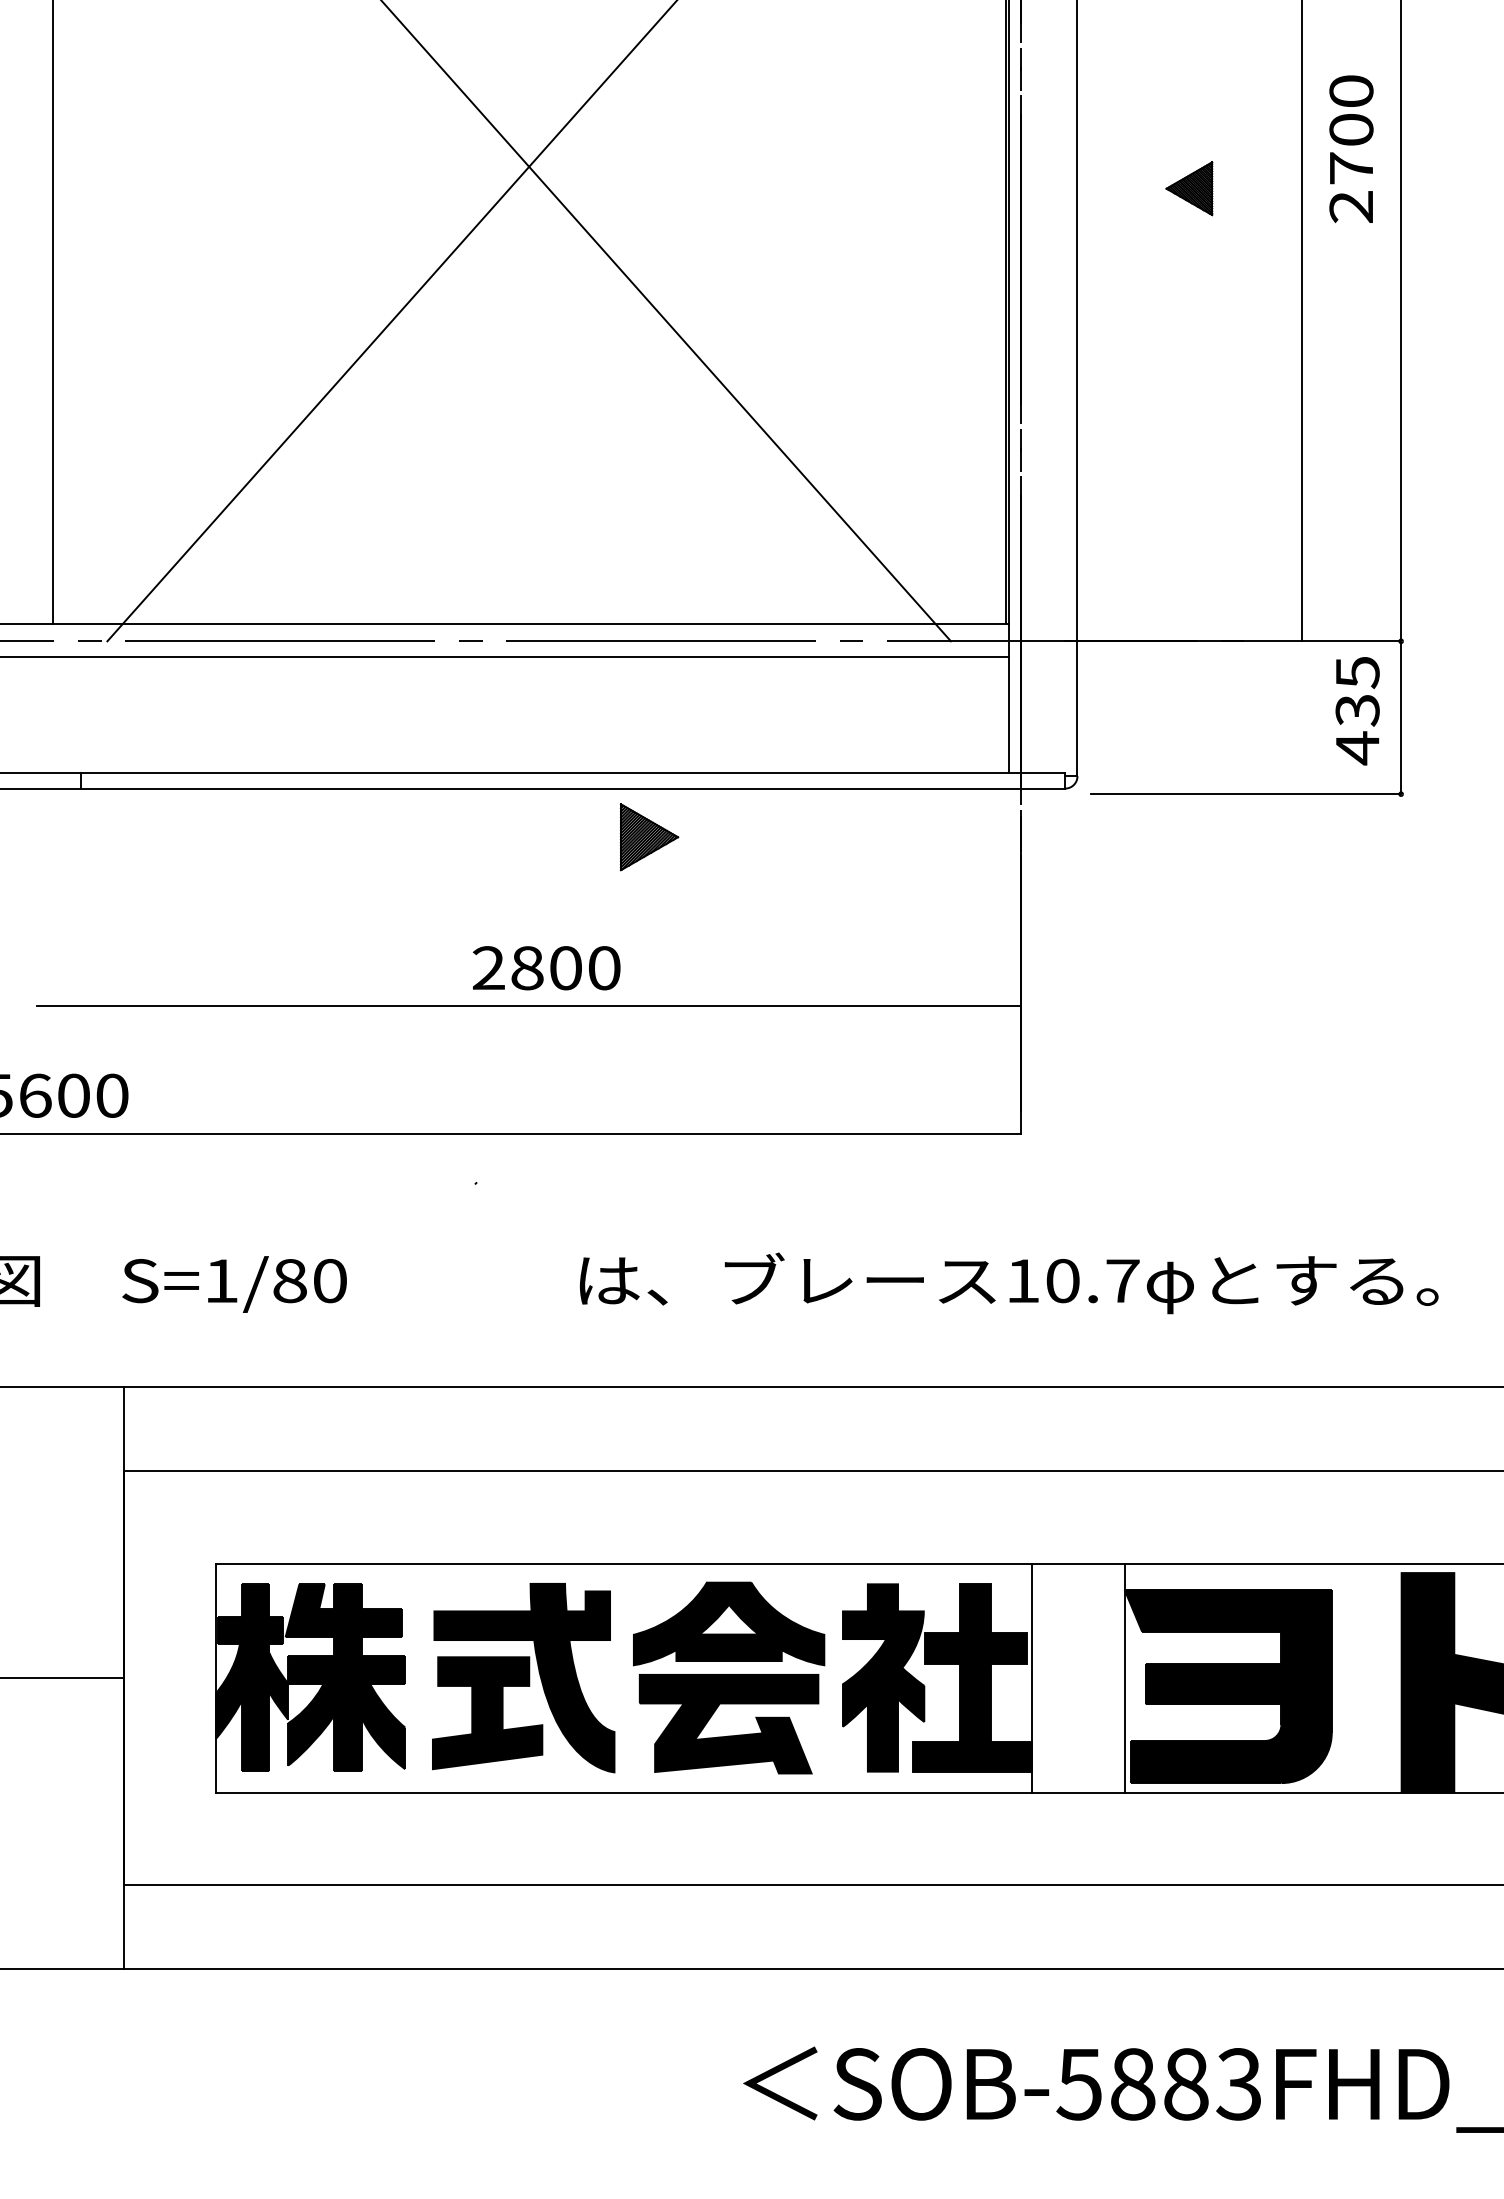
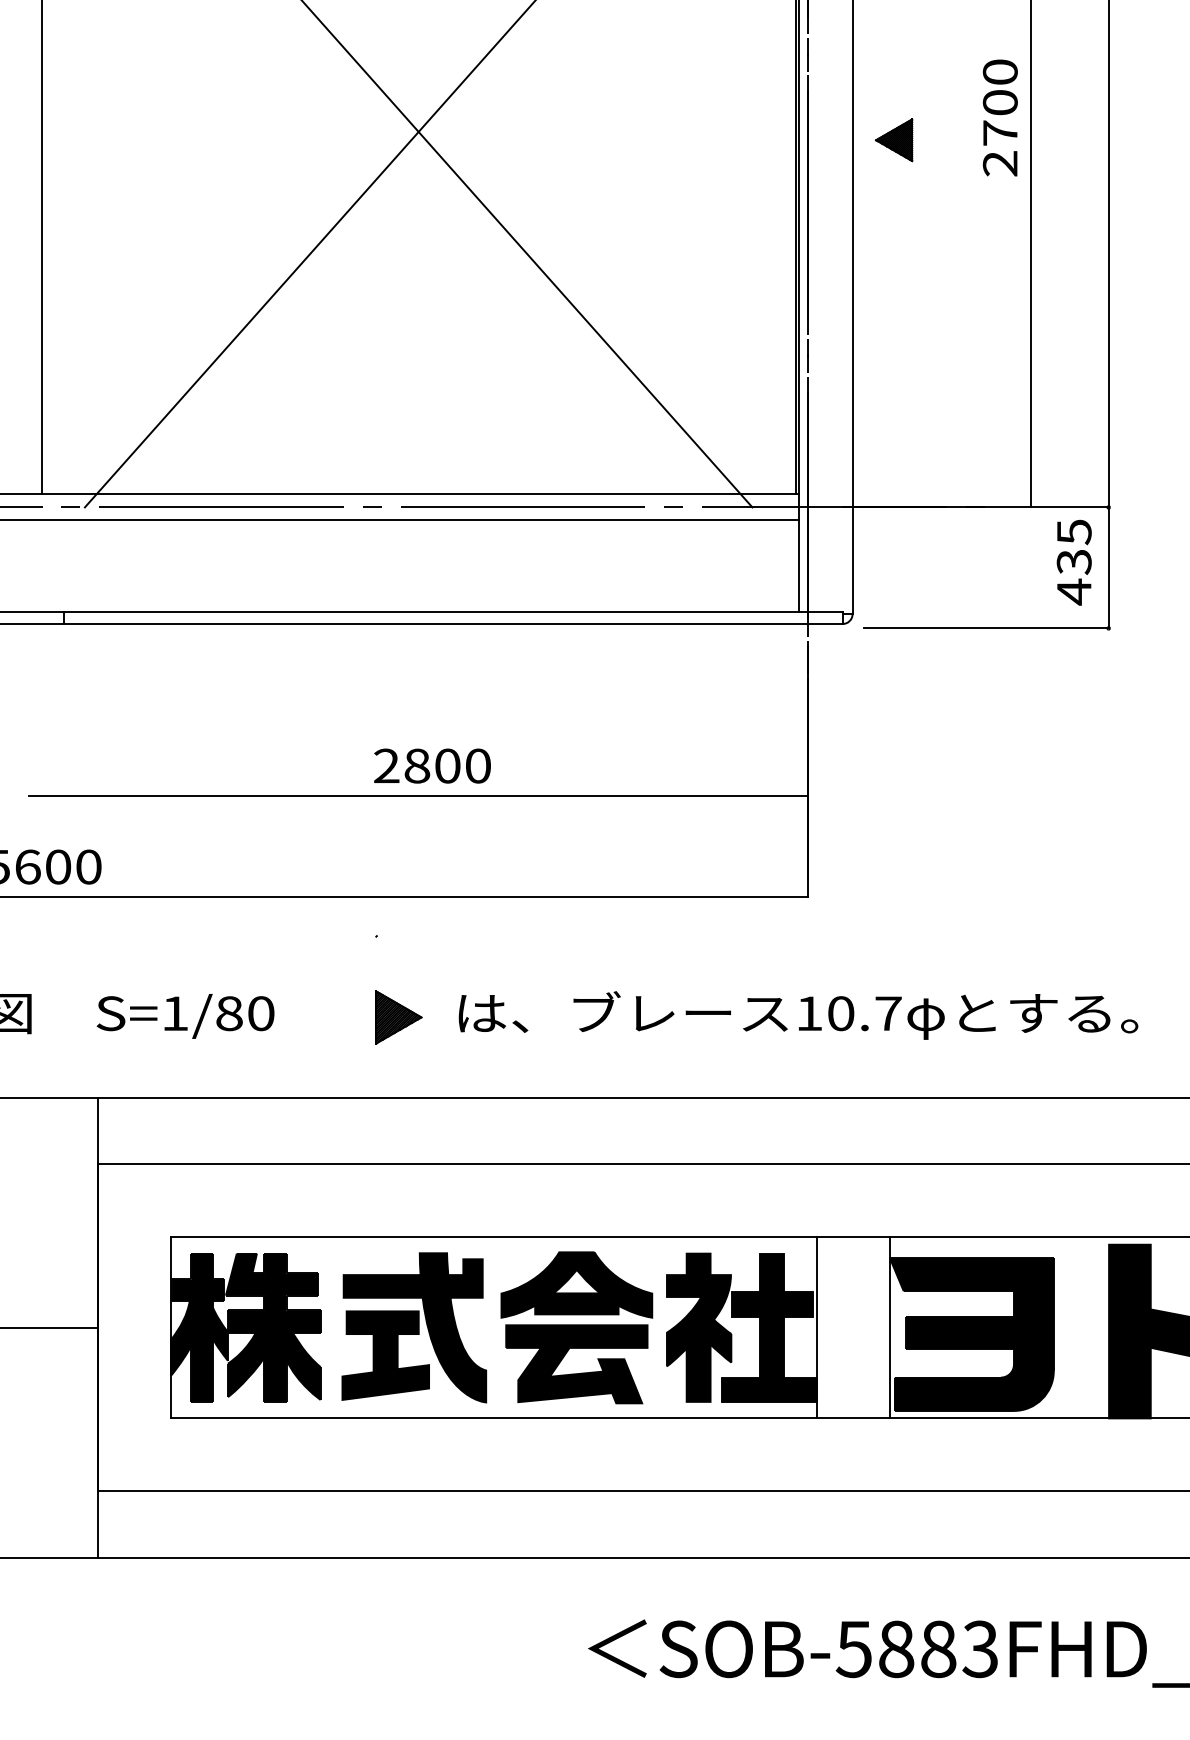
text: (1350, 148) -> (999, 117), moved
part: (1189, 189) -> (894, 140), moved
part: (649, 837) -> (398, 1017), moved

